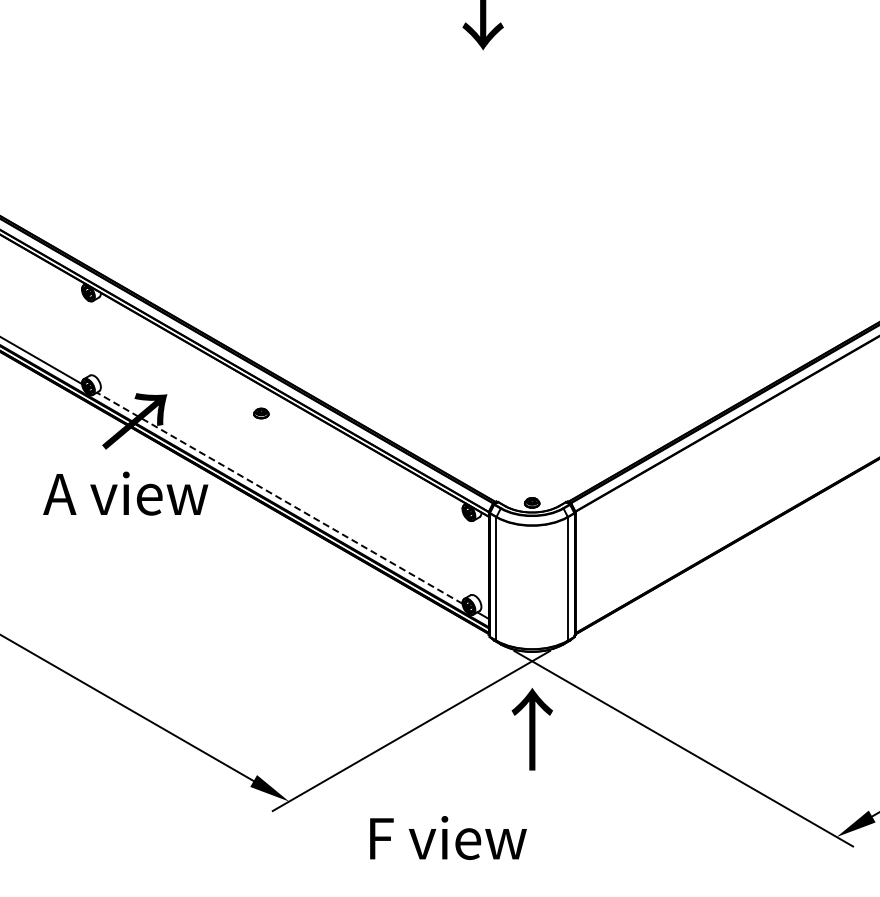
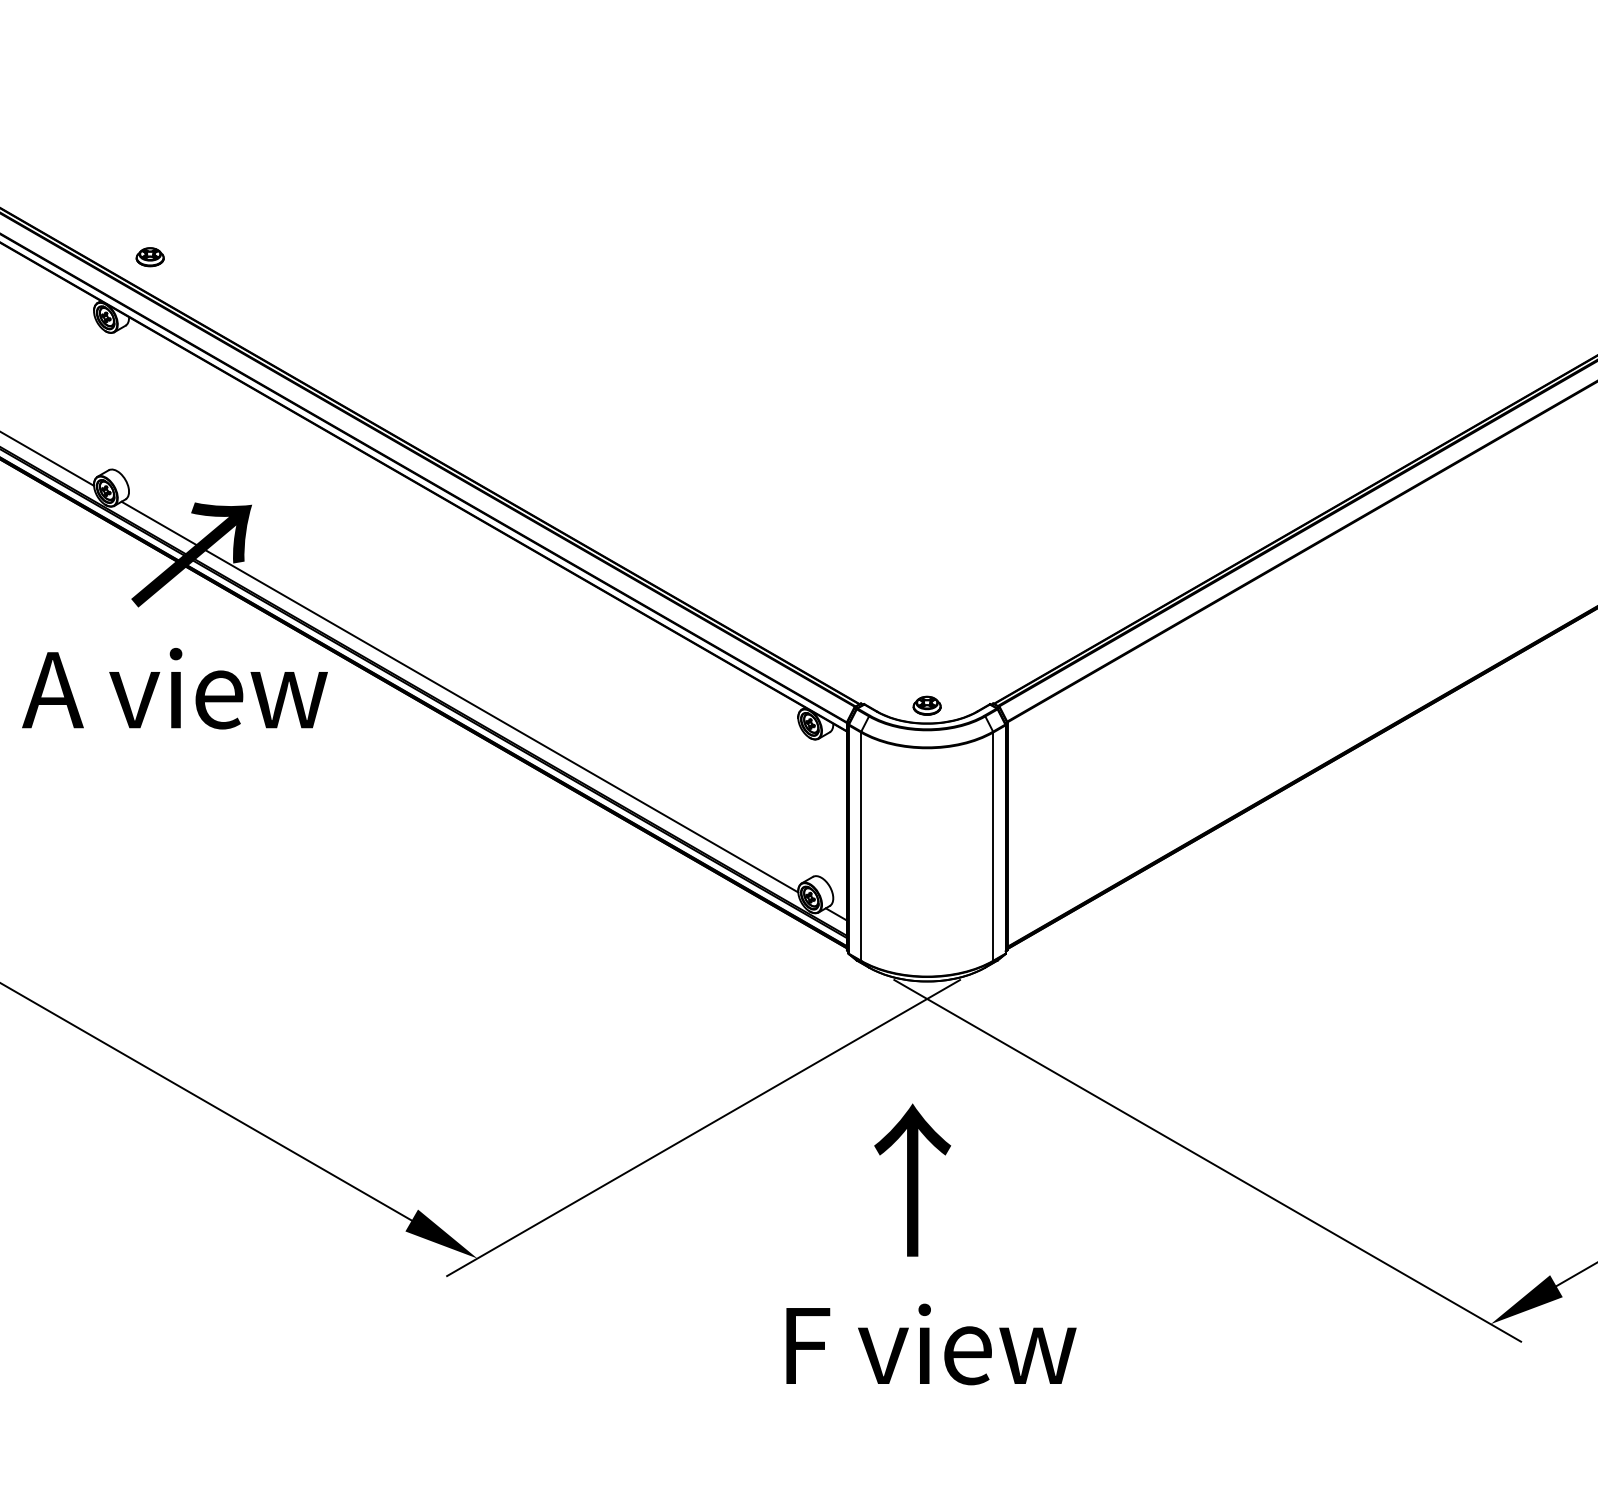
part: (261, 413) -> (150, 257), moved
line: (279, 497) -> (459, 695), dashed -> solid
text: (531, 729) -> (911, 1180), moved
text: (448, 837) -> (931, 1343), moved

